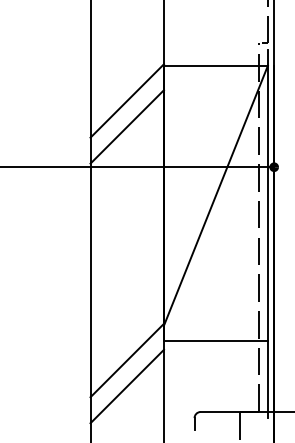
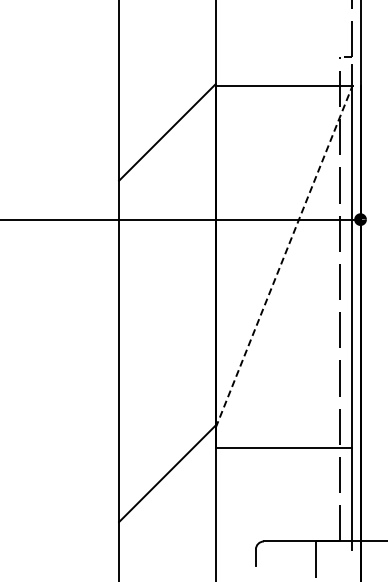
line: (127, 126) -> (167, 166), removed
line: (216, 195) -> (284, 256), solid -> dashed
line: (127, 386) -> (167, 507), removed

